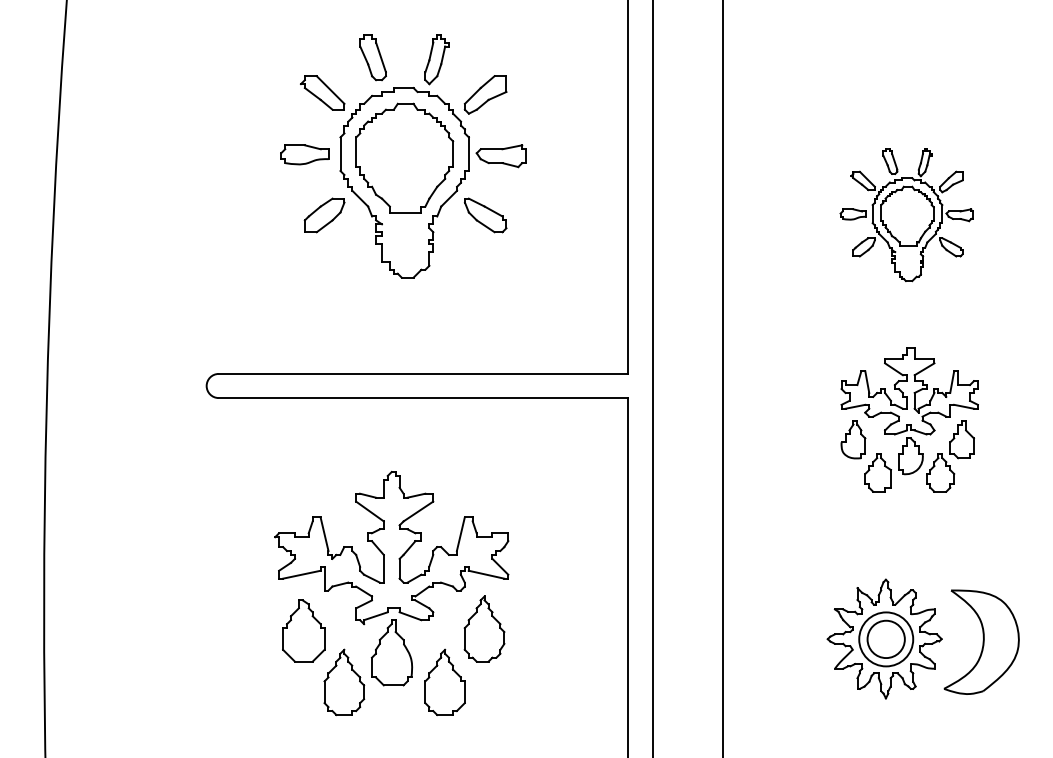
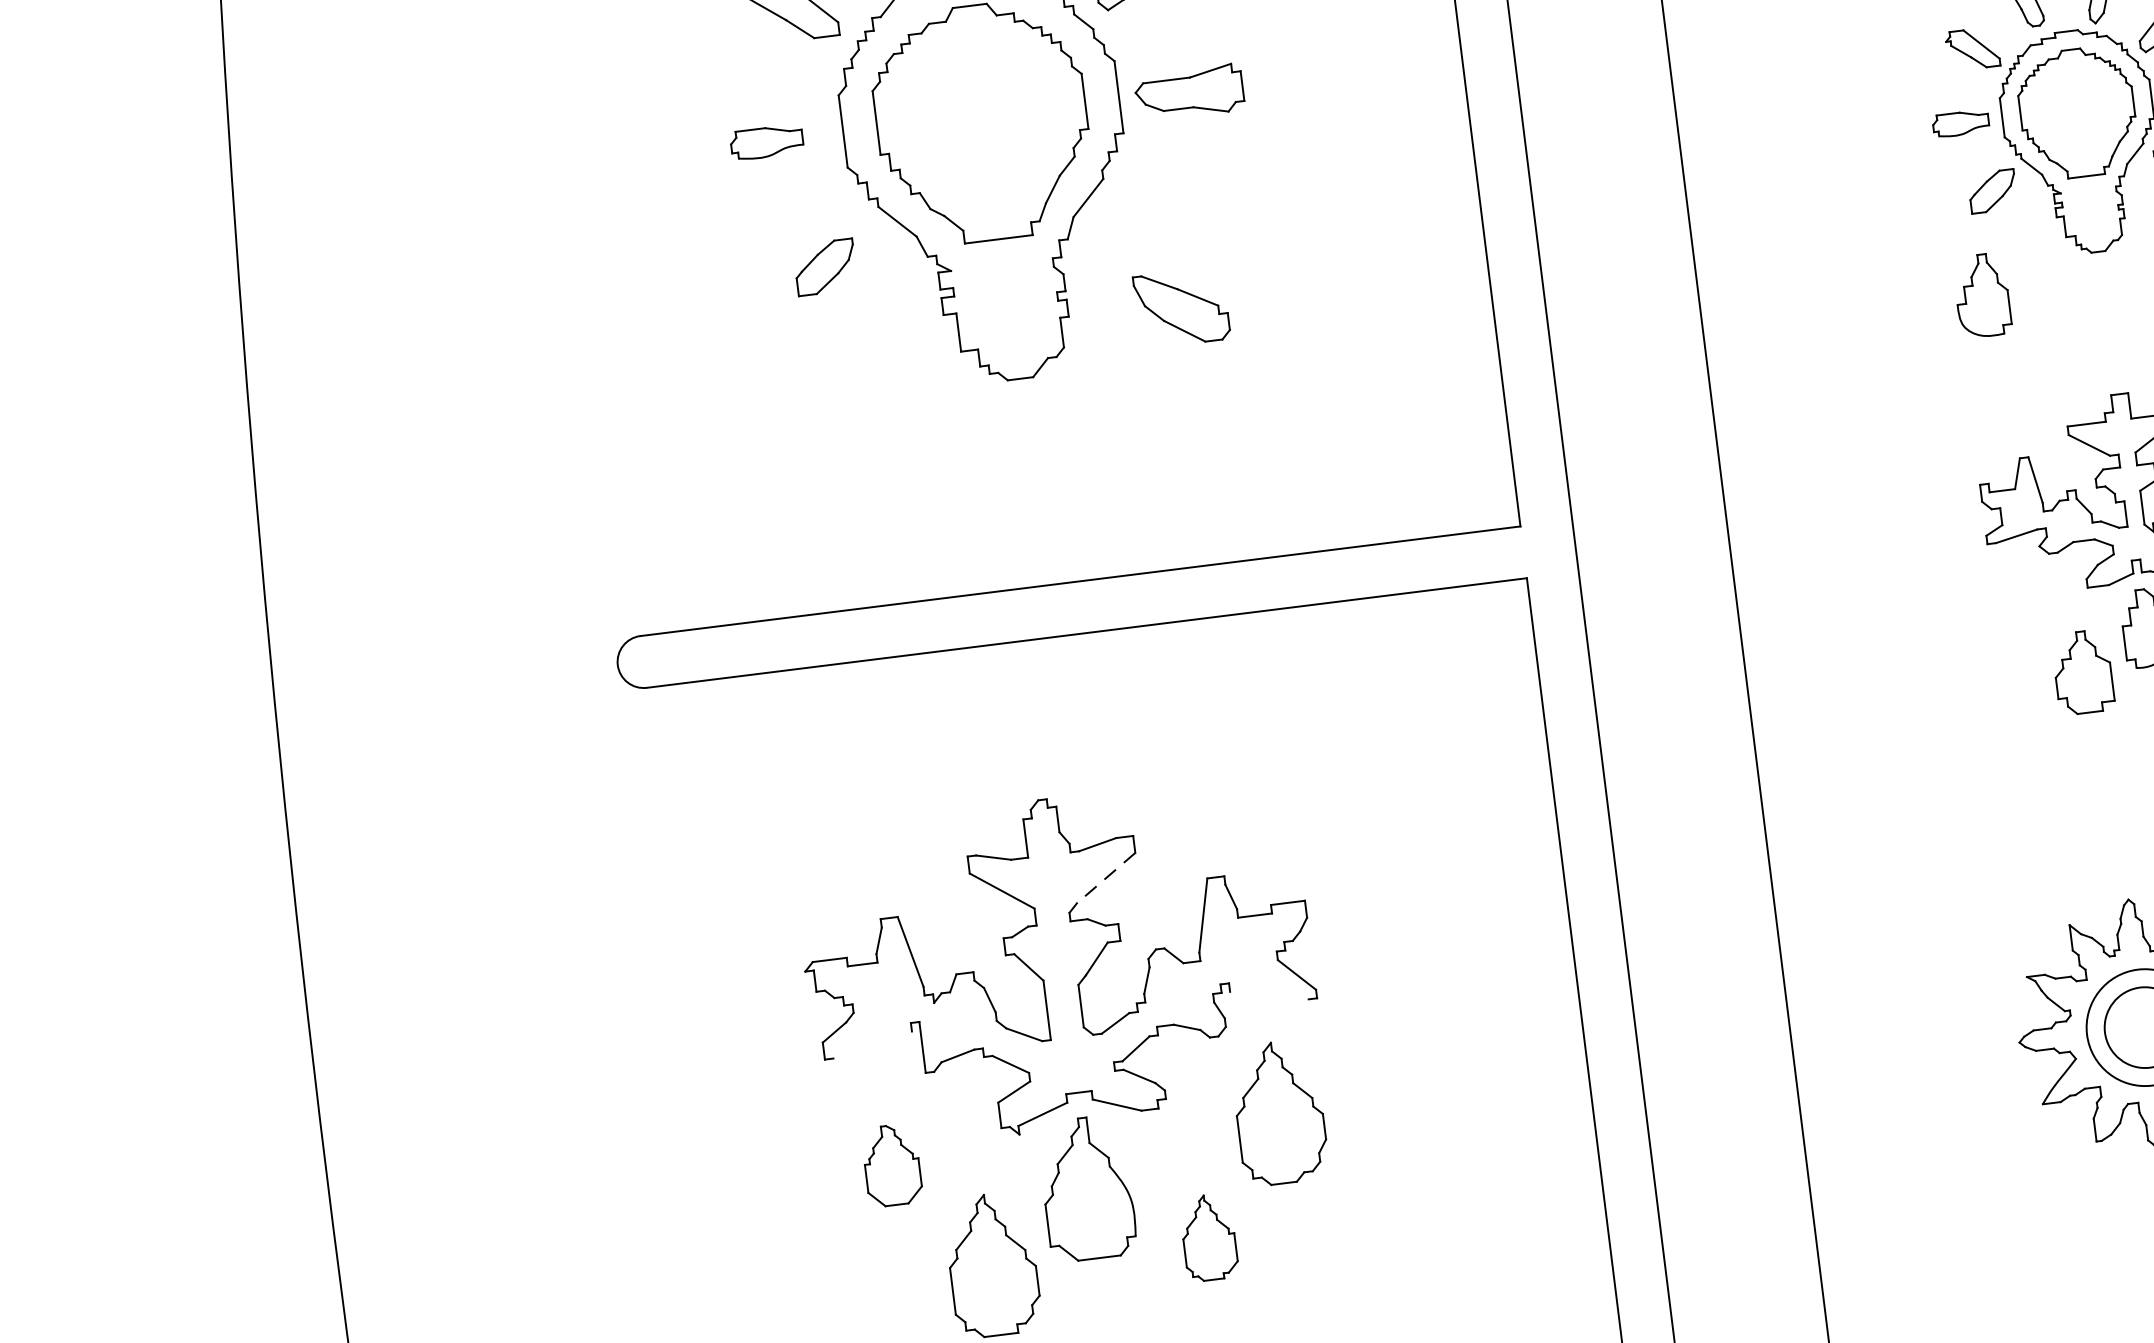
part: (304, 154) -> (765, 141), size x0.7
part: (324, 215) -> (825, 267), size x0.7
part: (485, 215) -> (1181, 308), moved
part: (853, 439) -> (1982, 295), moved
line: (418, 511) -> (1106, 878), solid -> dashed
line: (301, 574) -> (871, 1044), removed
line: (486, 574) -> (1269, 995), removed
part: (303, 630) -> (891, 1164), size x0.6
part: (444, 681) -> (1207, 1236), size x0.6

